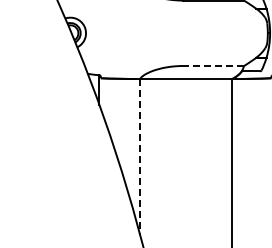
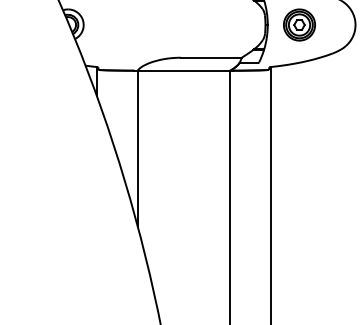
line: (212, 65) -> (210, 57), dashed -> solid
line: (139, 157) -> (137, 149), dashed -> solid

